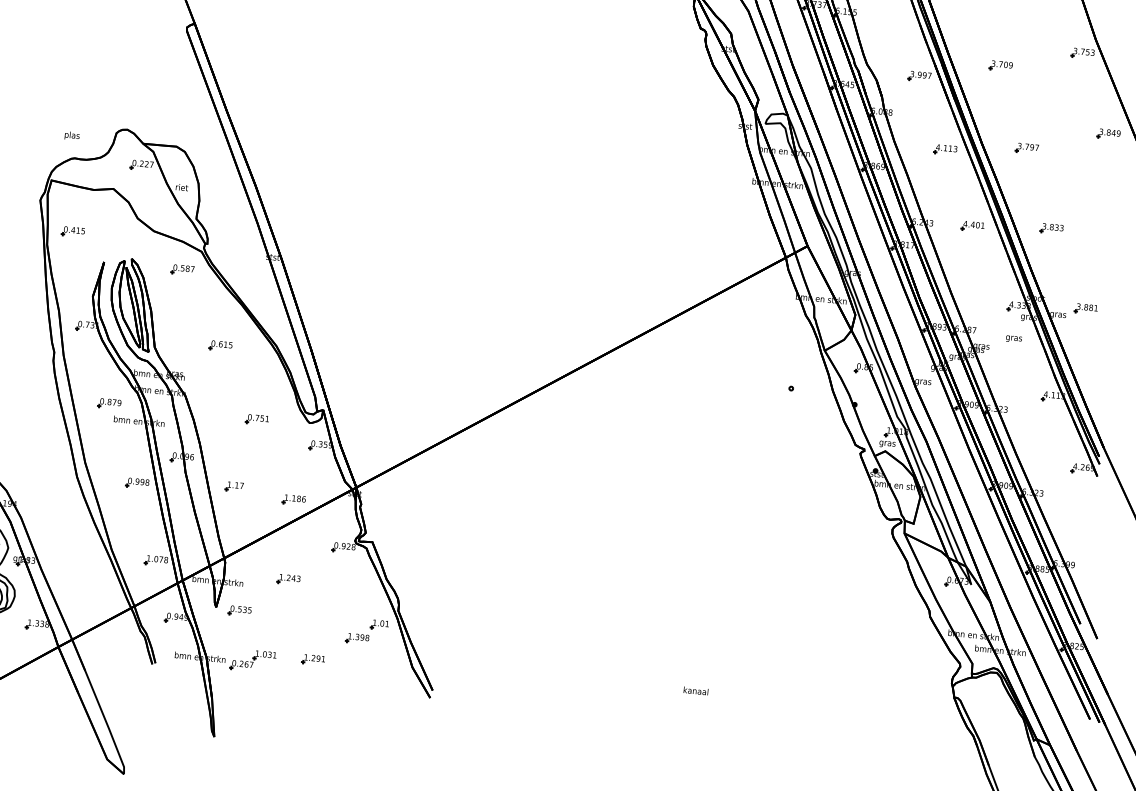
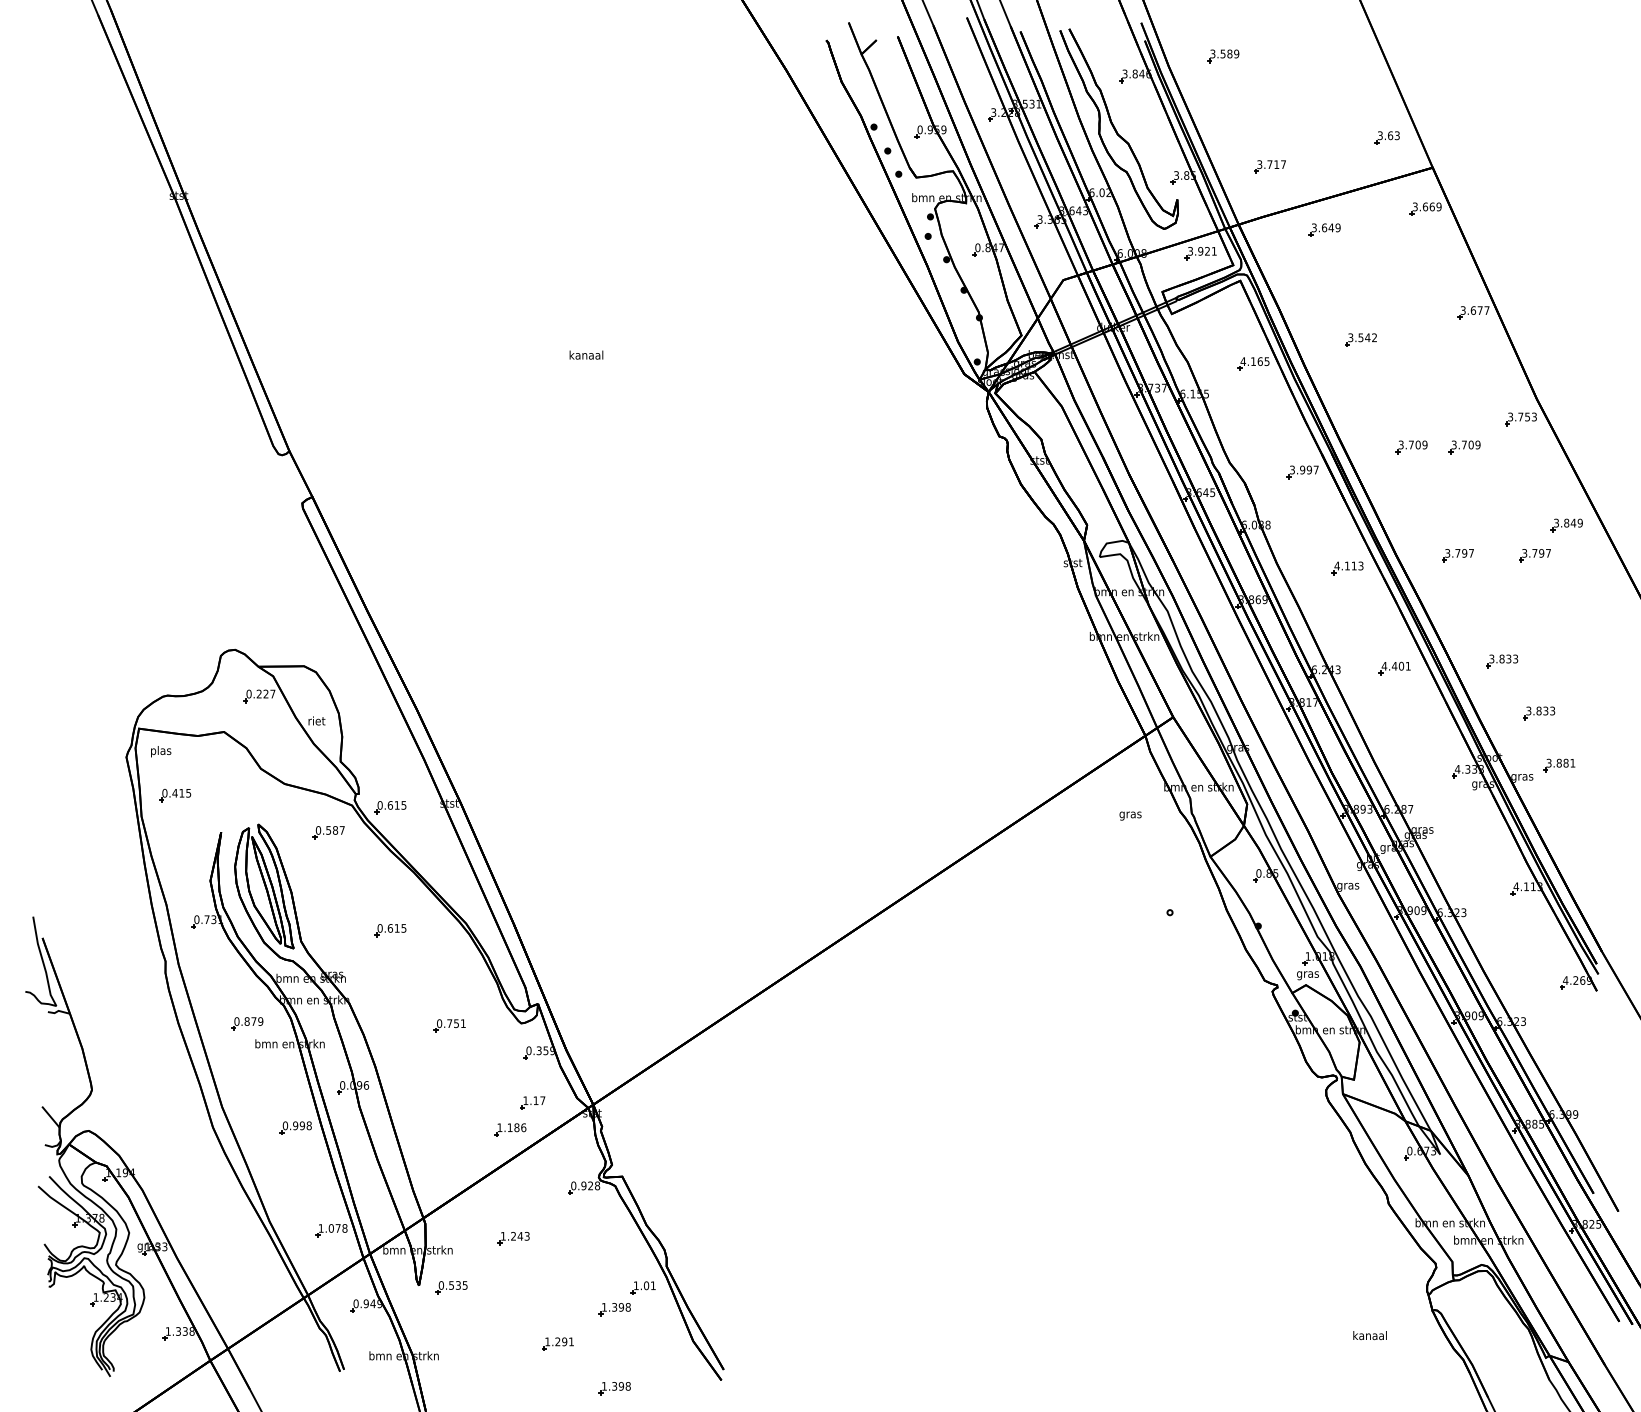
part: (1039, 70) -> (1464, 447), added
text: (72, 135) -> (161, 751), moved
part: (1082, 153) -> (1534, 555), added
part: (229, 255) -> (390, 807), added
part: (1075, 269) -> (1539, 713), added
text: (1013, 338) -> (1130, 815), moved
part: (234, 486) -> (532, 1102), moved
part: (253, 660) -> (476, 1353), removed
text: (695, 690) -> (1369, 1335), moved
part: (351, 696) -> (614, 1388), added

